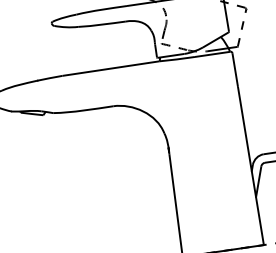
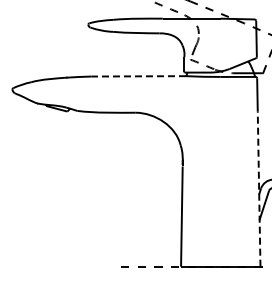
line: (110, 68) -> (138, 76), solid -> dashed
line: (251, 166) -> (259, 189), solid -> dashed

